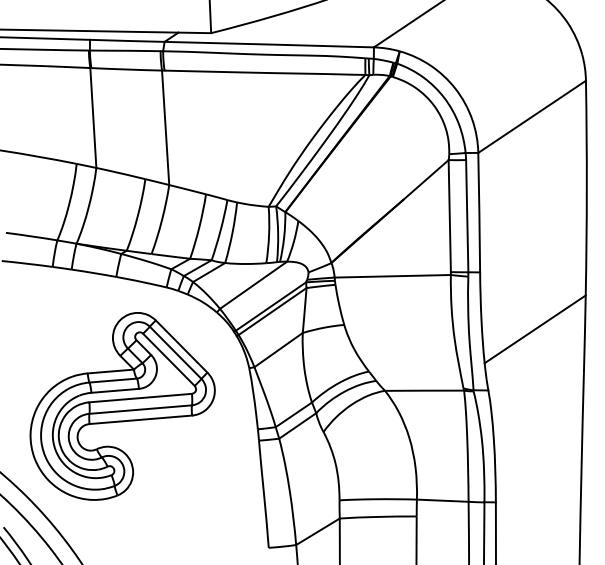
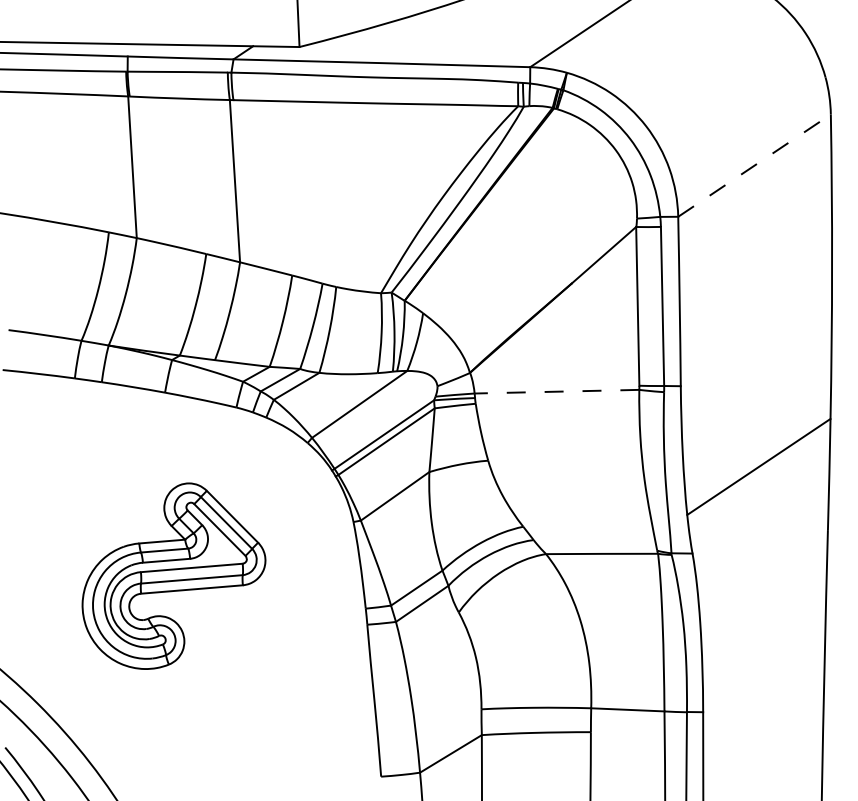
line: (532, 116) -> (755, 165), solid -> dashed
line: (392, 276) -> (556, 391), solid -> dashed
part: (122, 406) -> (173, 576), size x0.7

